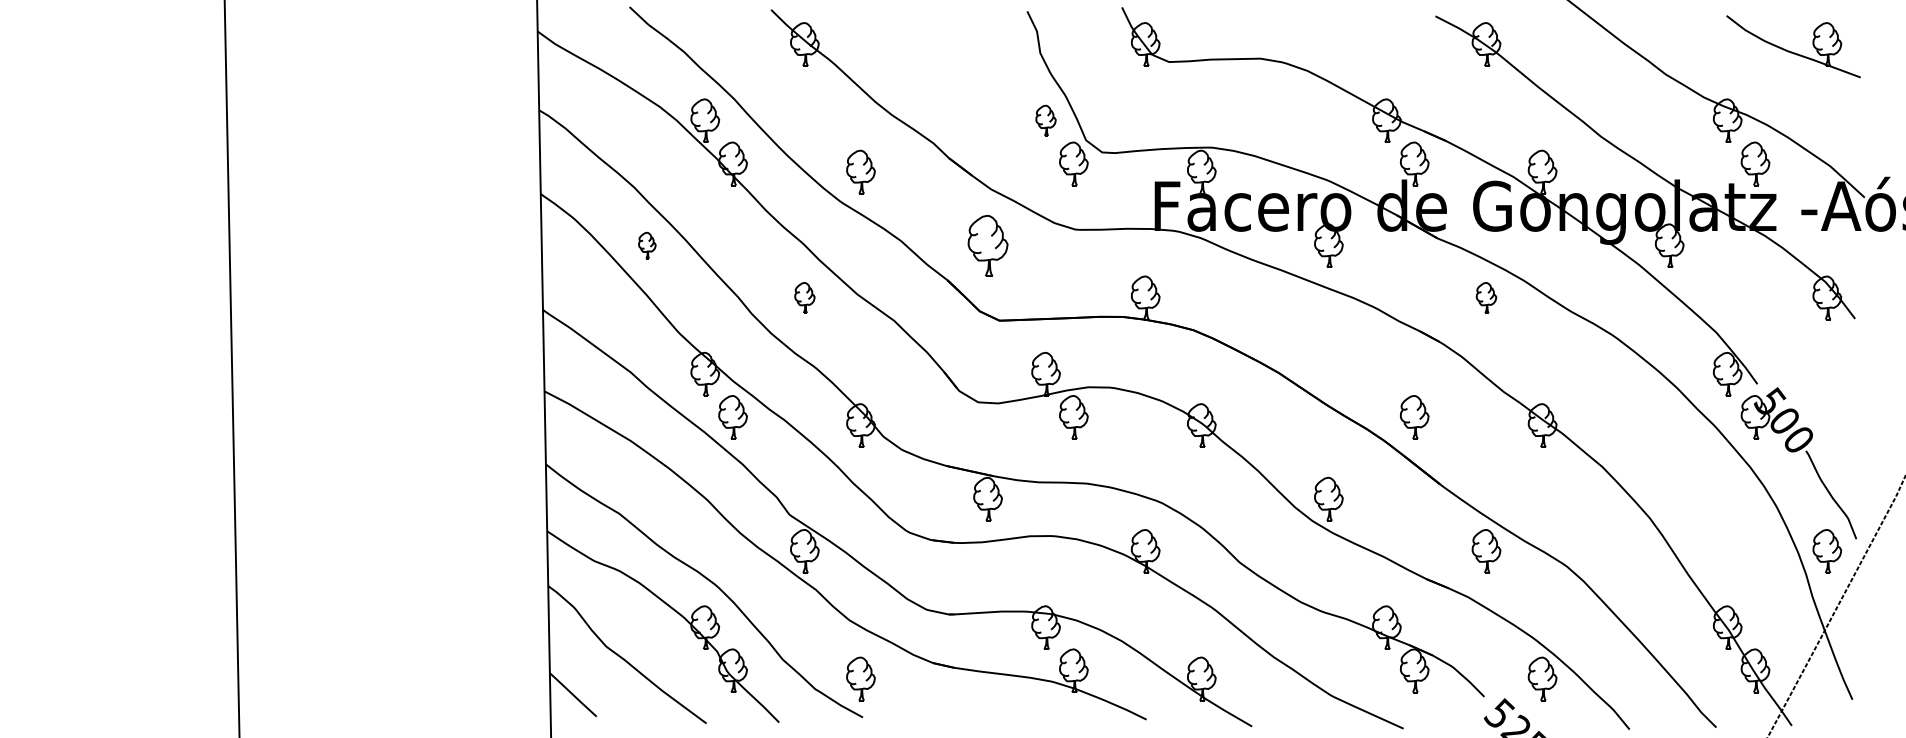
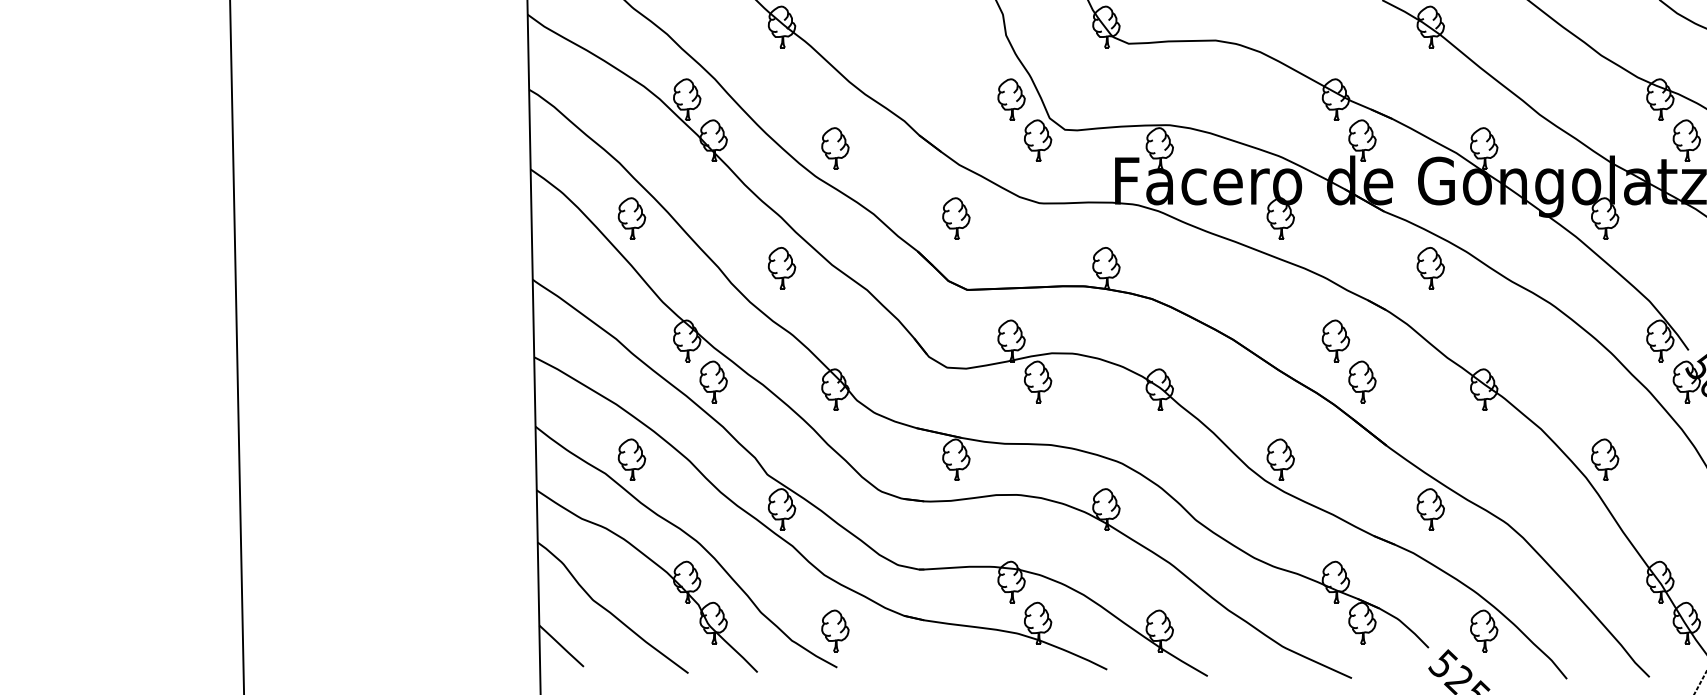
part: (1045, 120) -> (1011, 99), size x1.43
part: (647, 245) -> (632, 218), size x1.67
part: (987, 245) -> (955, 218), size x0.71
part: (804, 297) -> (781, 267), size x1.43
part: (1486, 297) -> (1430, 267), size x1.43
part: (1386, 373) -> (1335, 340), added
part: (646, 498) -> (631, 459), added
part: (1669, 498) -> (1604, 459), added

